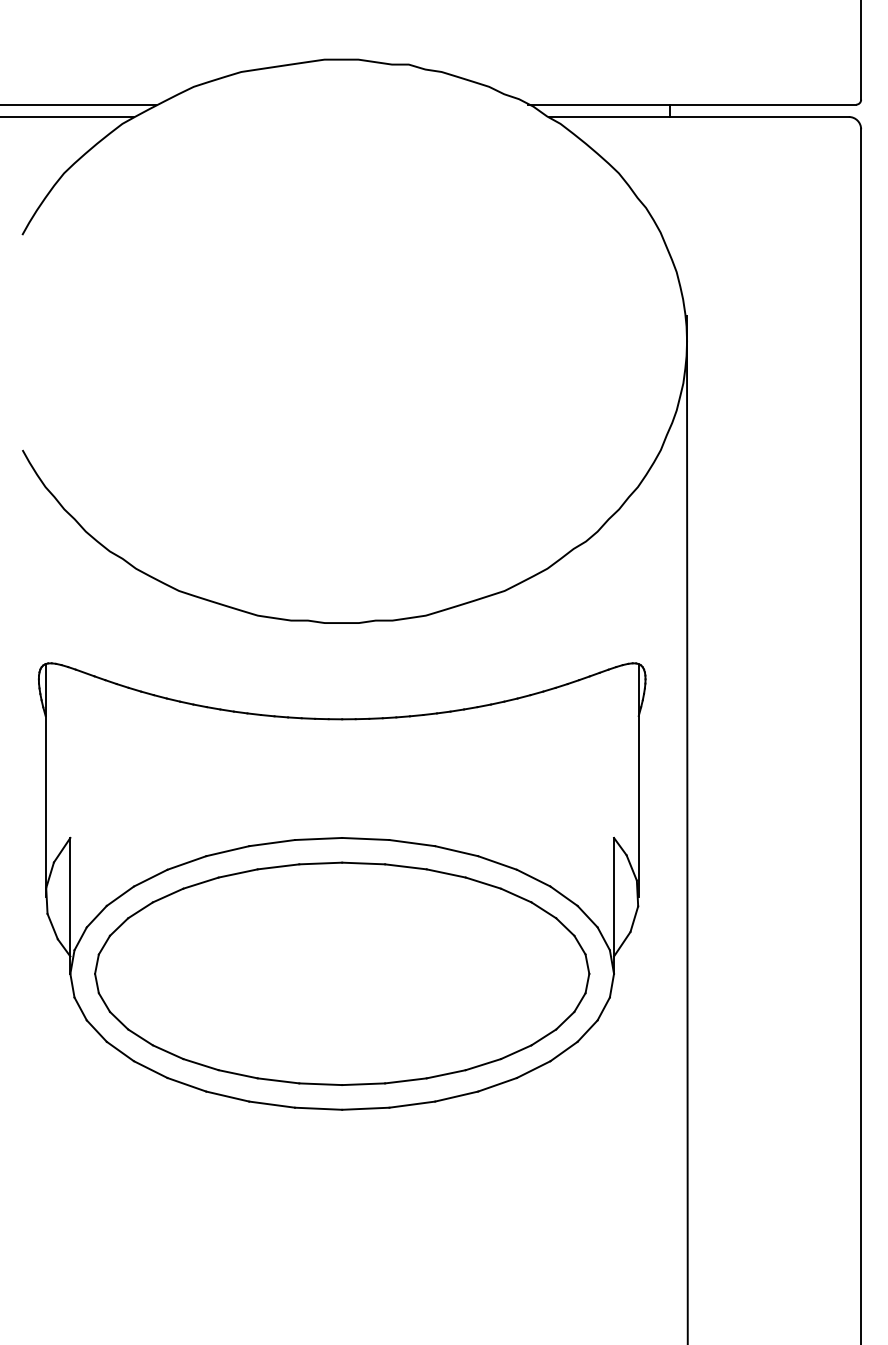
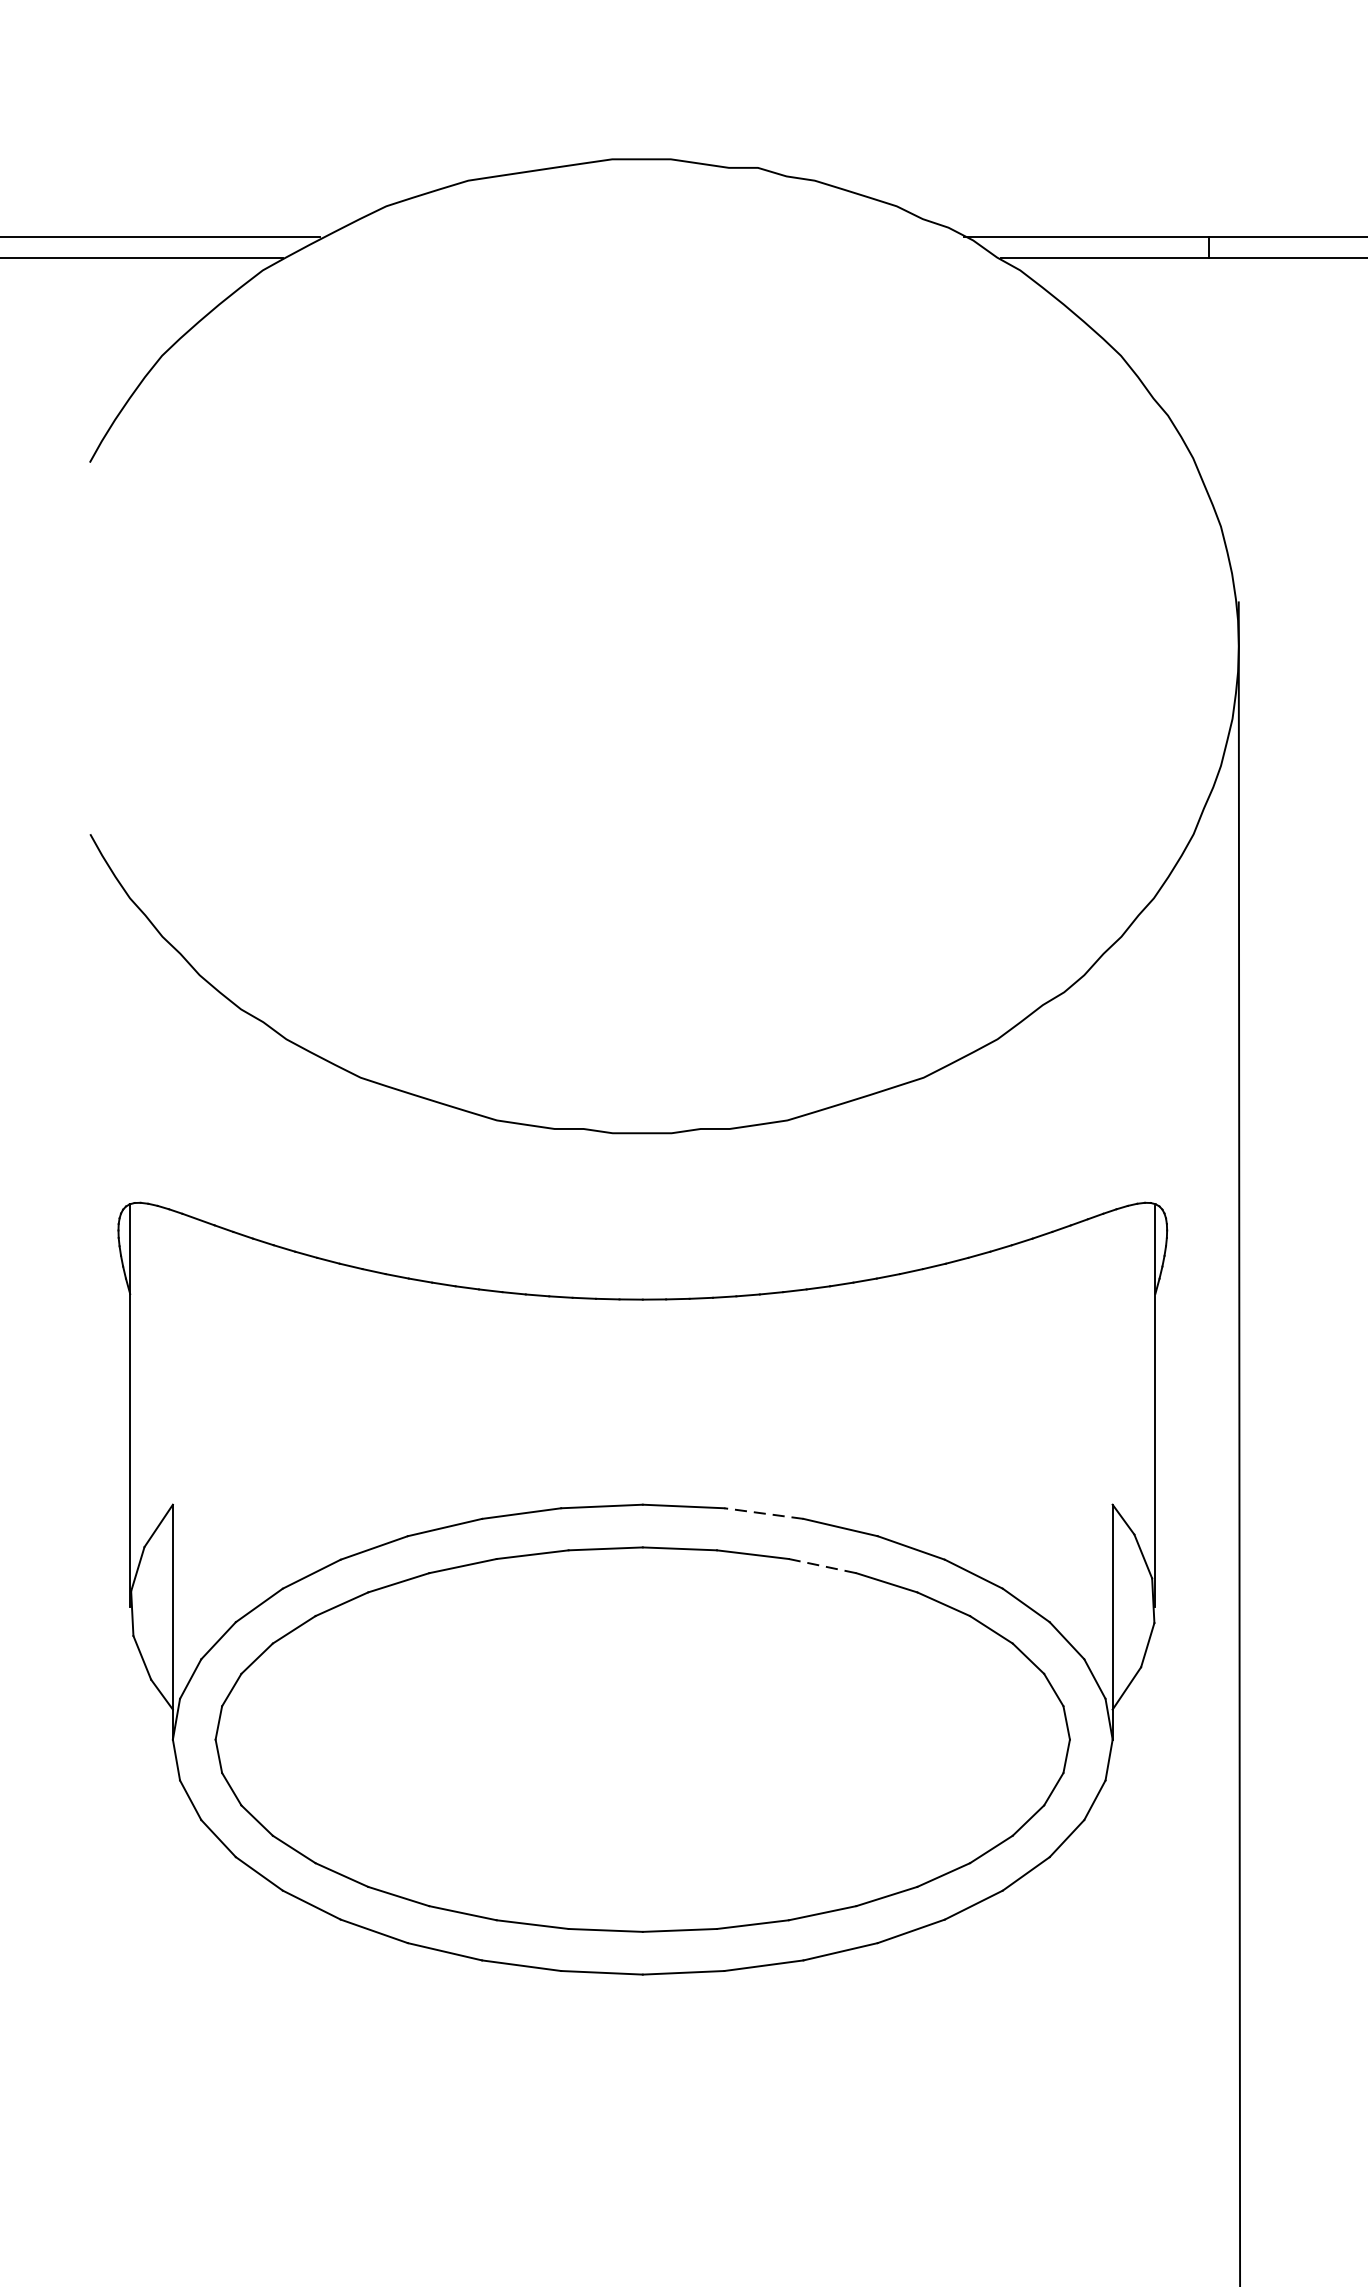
line: (411, 843) -> (762, 1514), solid -> dashed
line: (446, 873) -> (823, 1566), solid -> dashed

